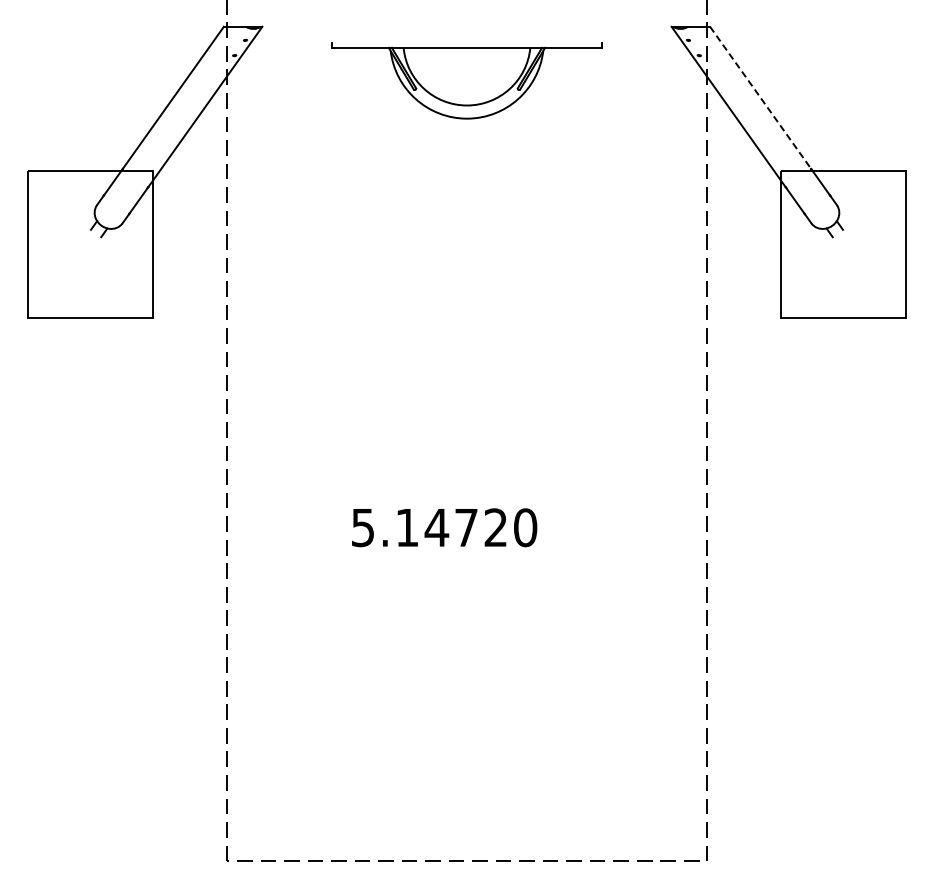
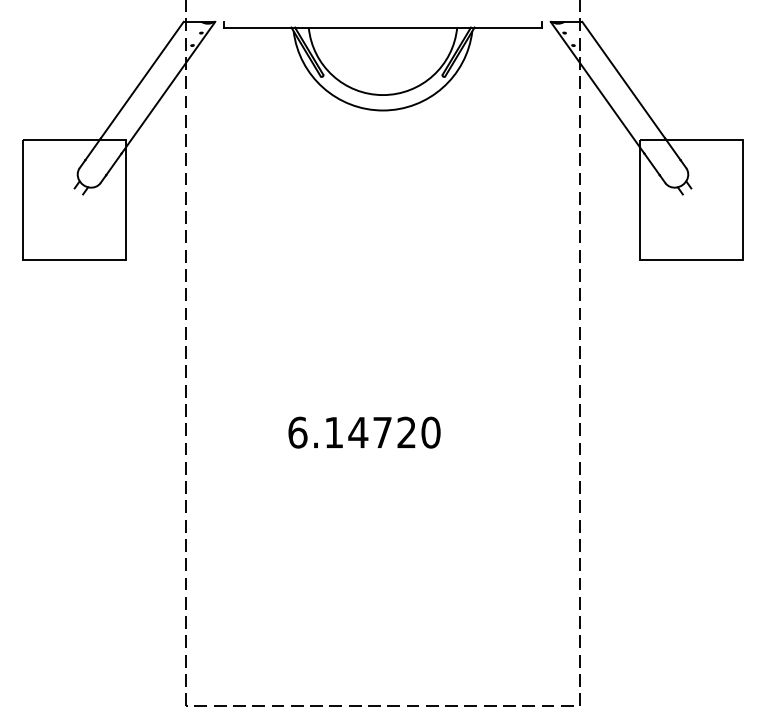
part: (466, 80) -> (382, 65), size x1.43
line: (760, 97) -> (623, 79), dashed -> solid
text: (362, 527) -> (297, 432), 5.14720 -> 6.14720

